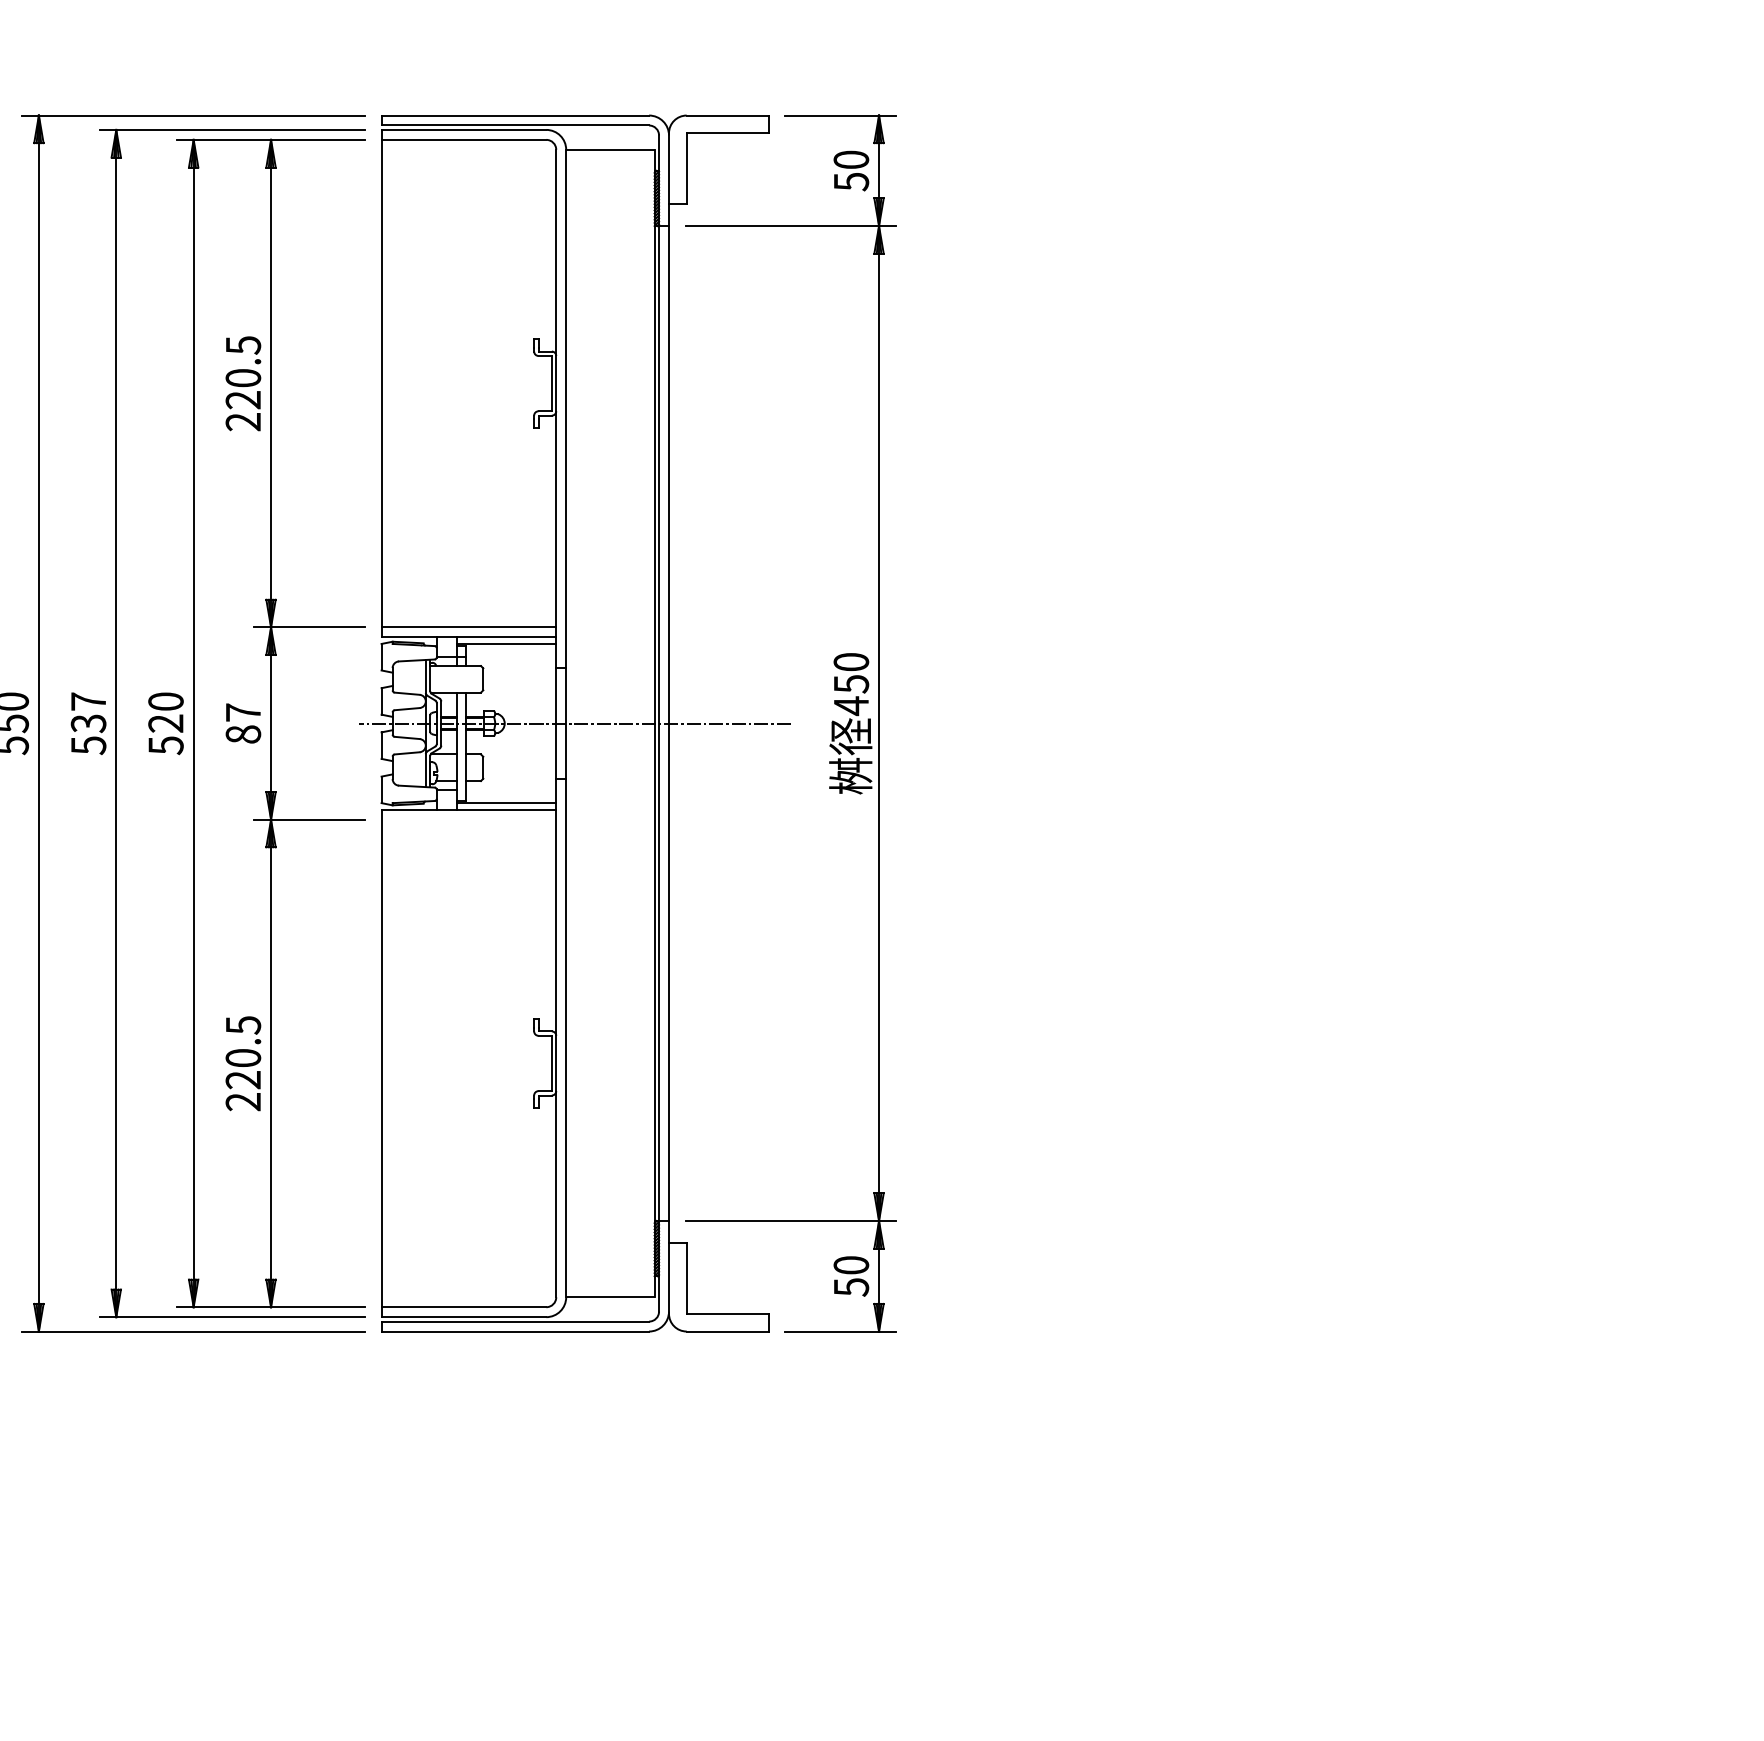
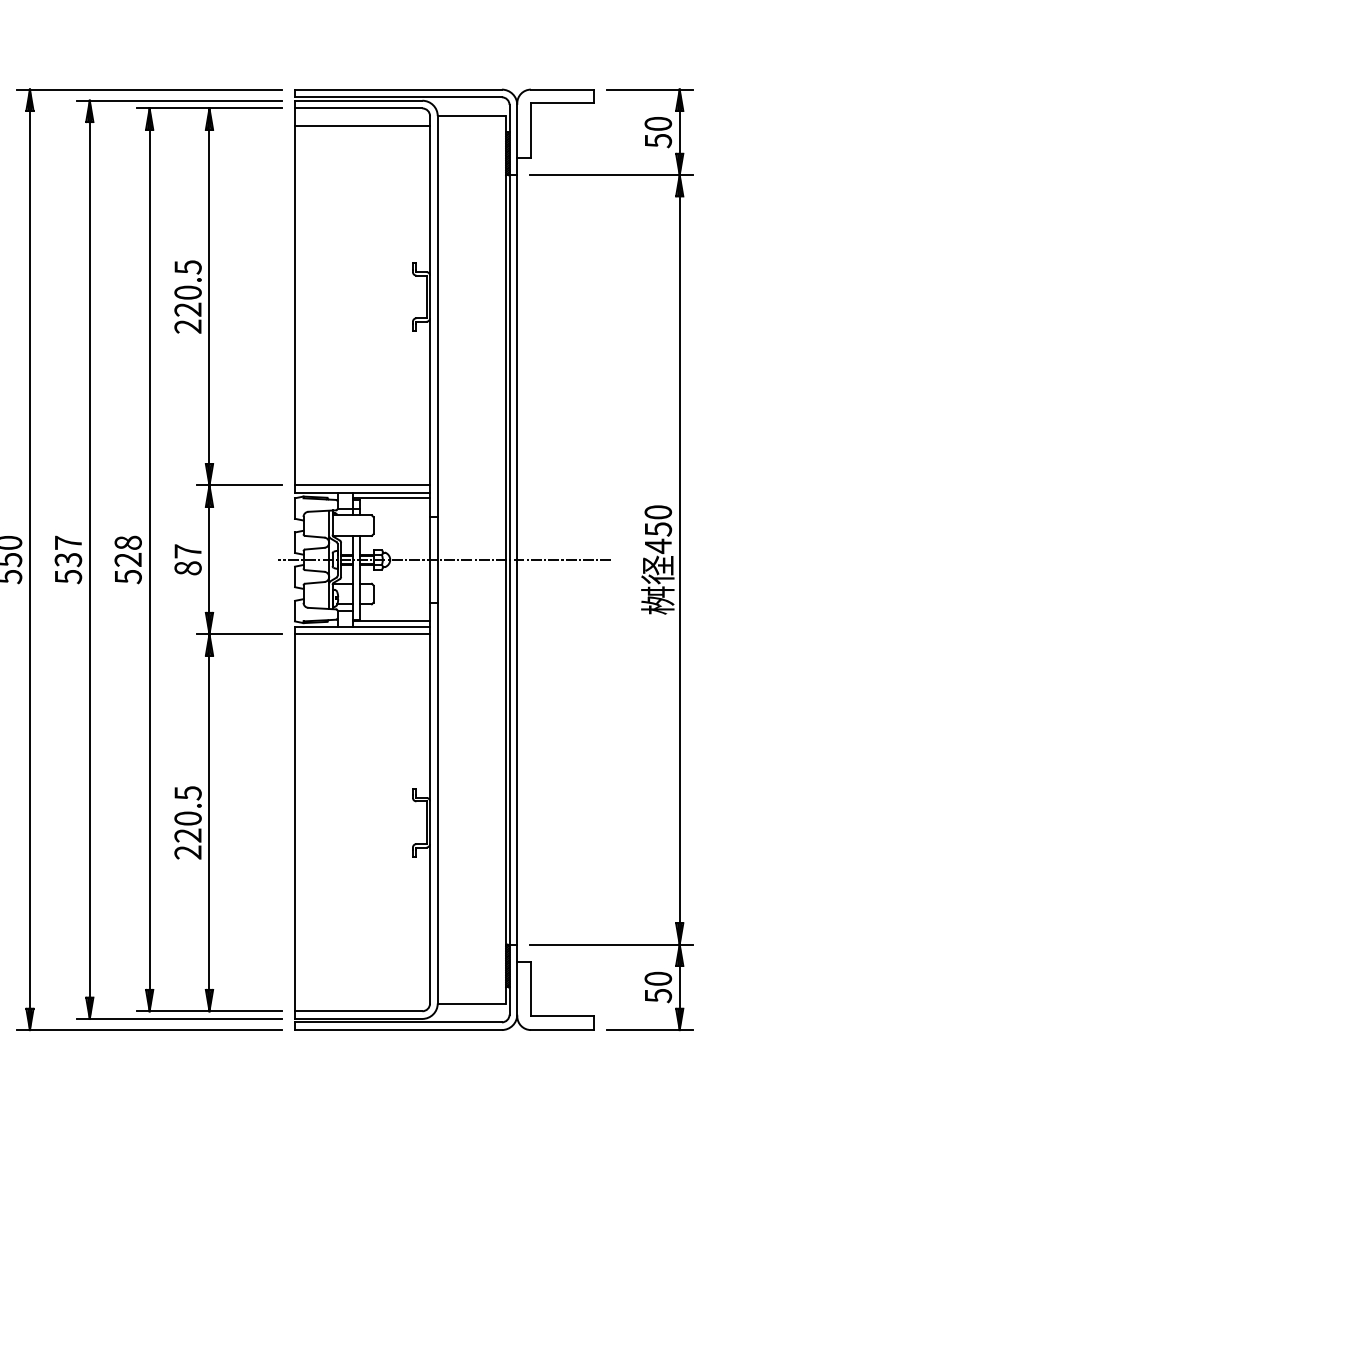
line: (468, 163) -> (362, 126), added
text: (165, 701) -> (127, 542), 520 -> 528
line: (468, 819) -> (362, 634), added

